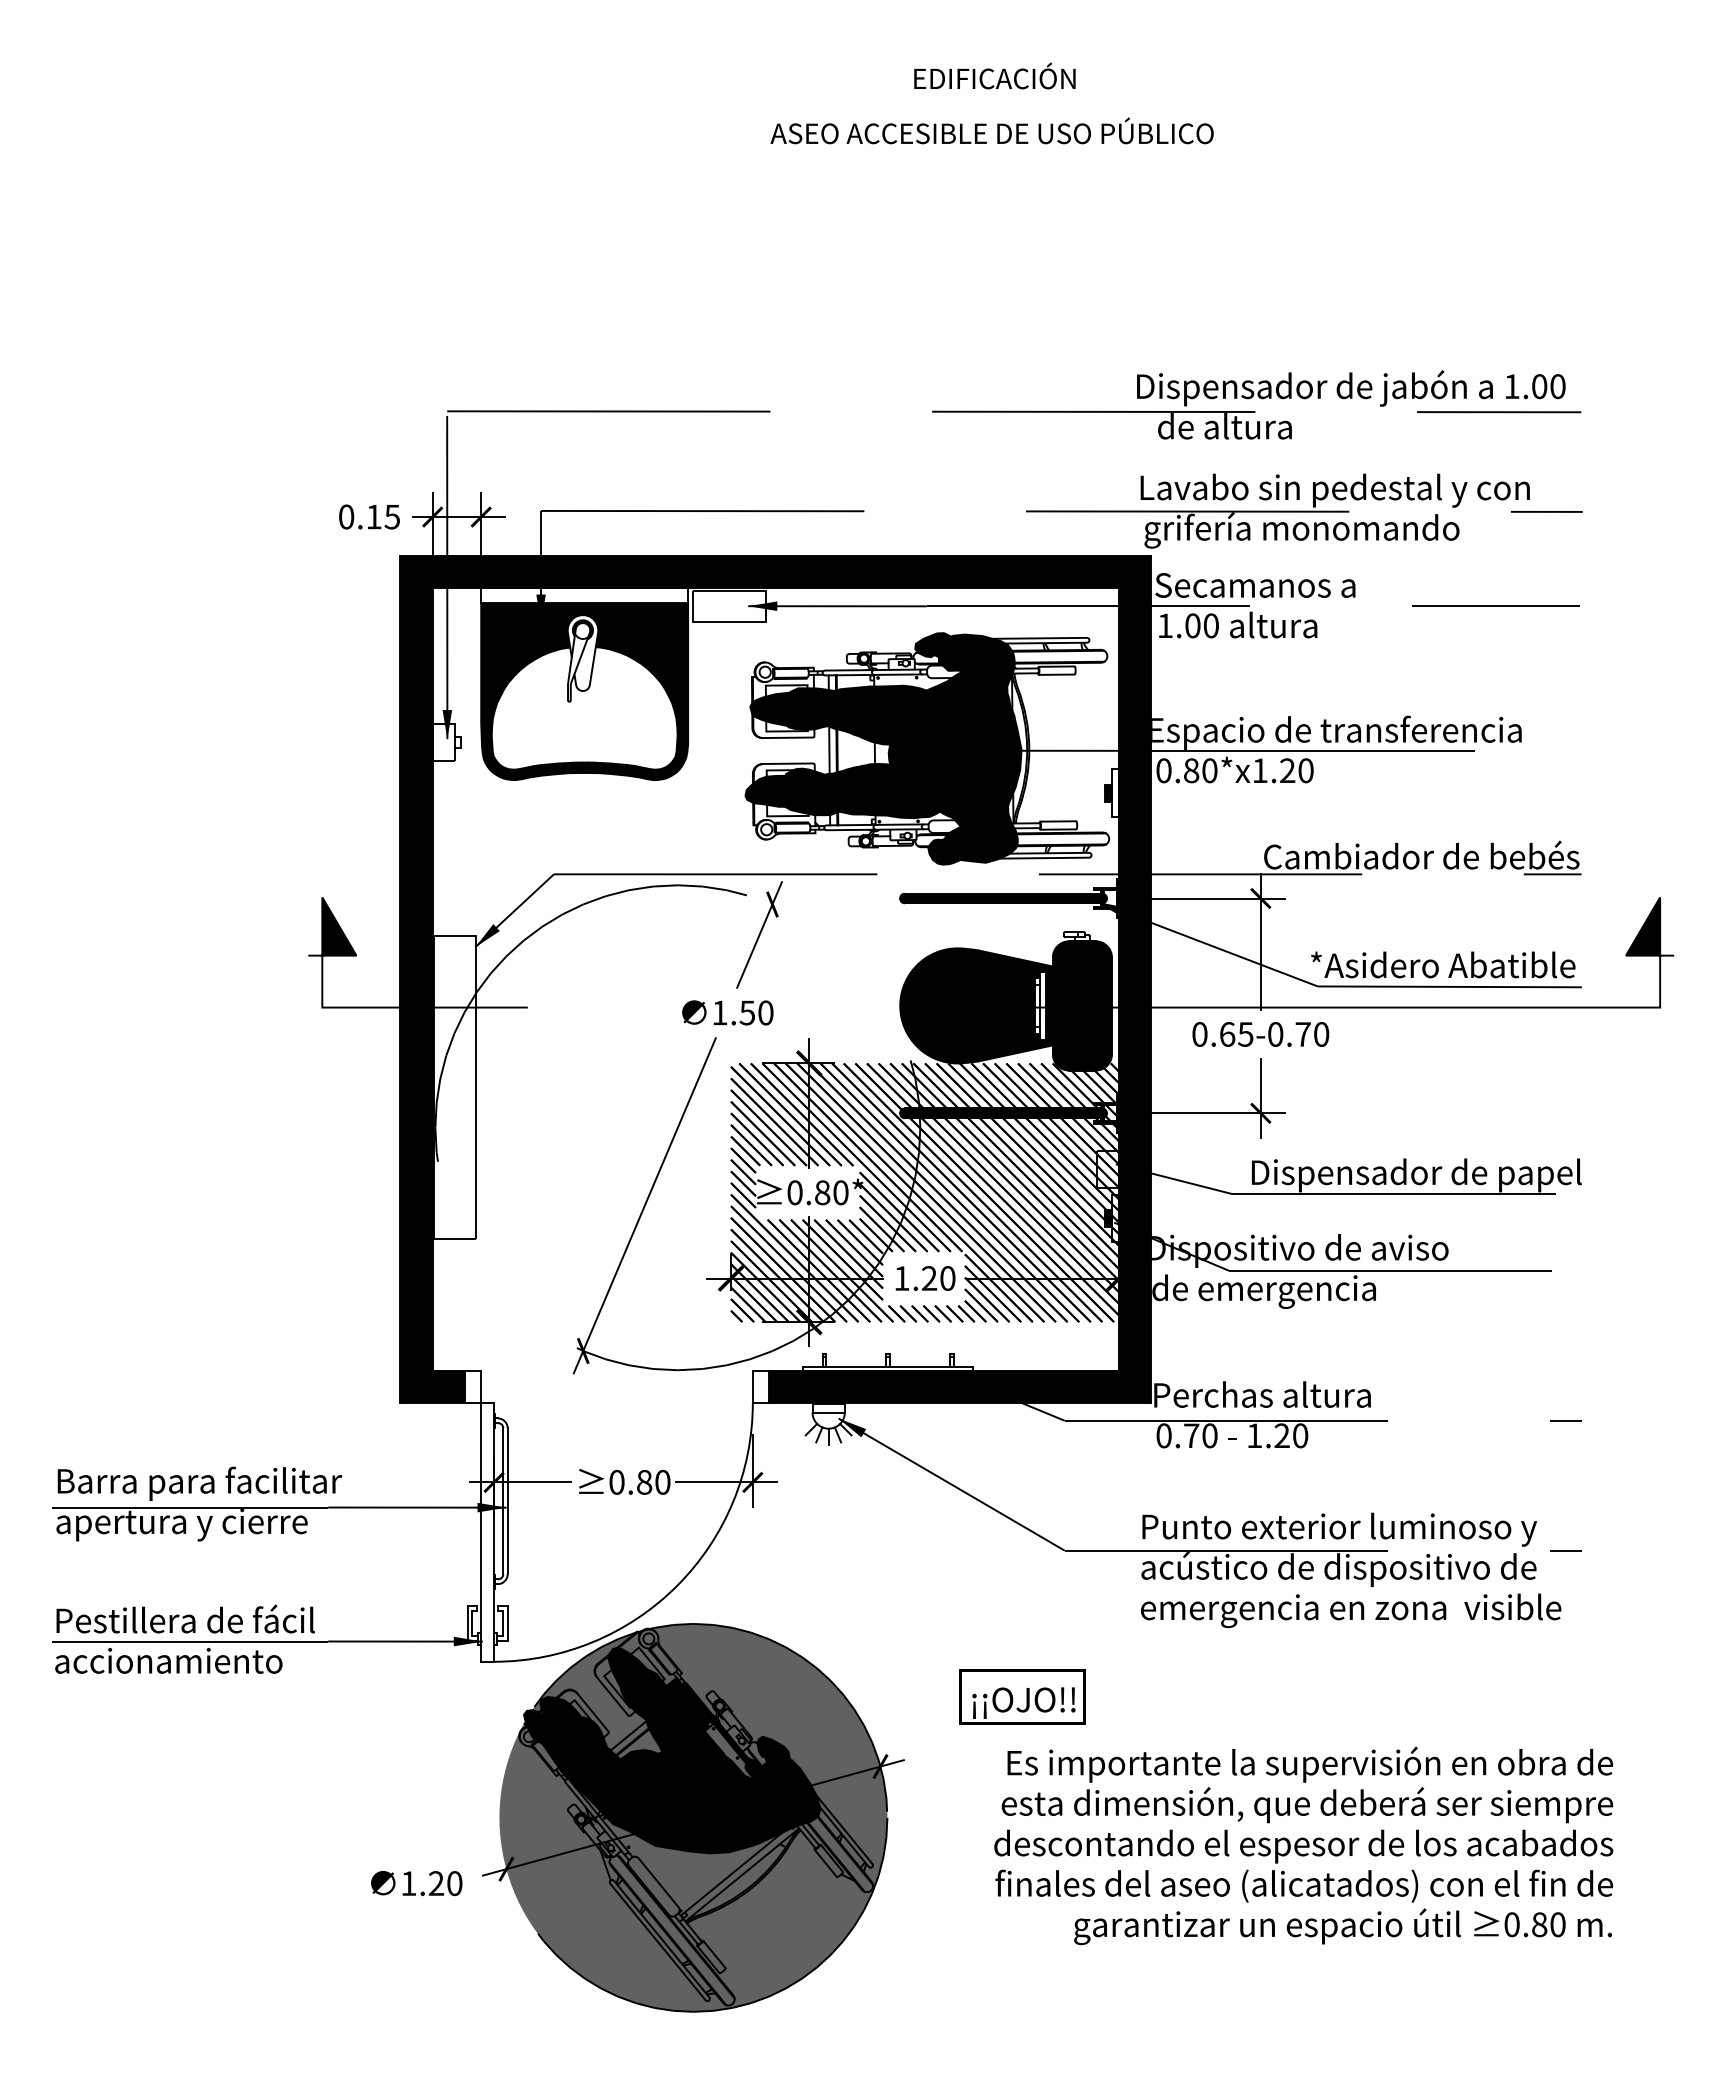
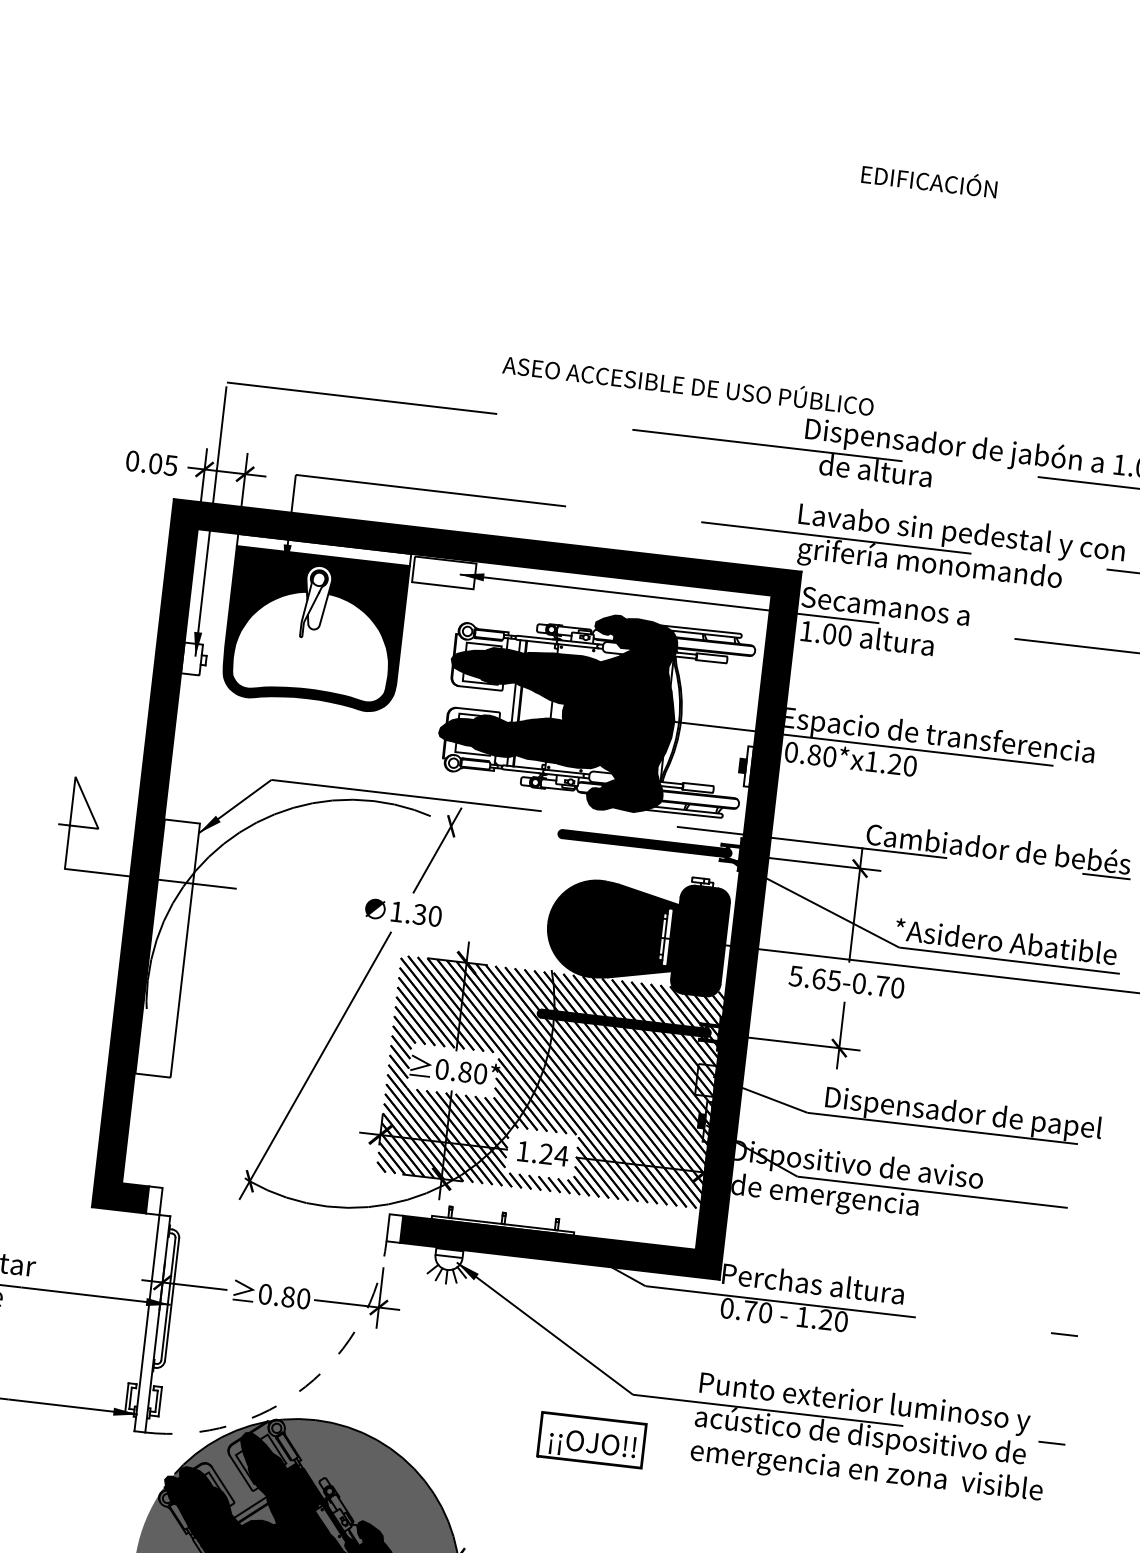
text: (994, 75) -> (929, 179), moved
text: (991, 130) -> (688, 383), moved
text: (373, 516) -> (155, 463), 0.15 -> 0.05
fill: (339, 926) -> (87, 802), removed
text: (746, 1012) -> (419, 914), 1.50 -> 1.30
text: (1199, 1034) -> (795, 976), 0.65-0.70 -> 5.65-0.70
text: (947, 1278) -> (561, 1155), 1.20 -> 1.24
arc: (677, 1585) -> (305, 1386), solid -> dashed
text: (1022, 1696) -> (592, 1439), moved

